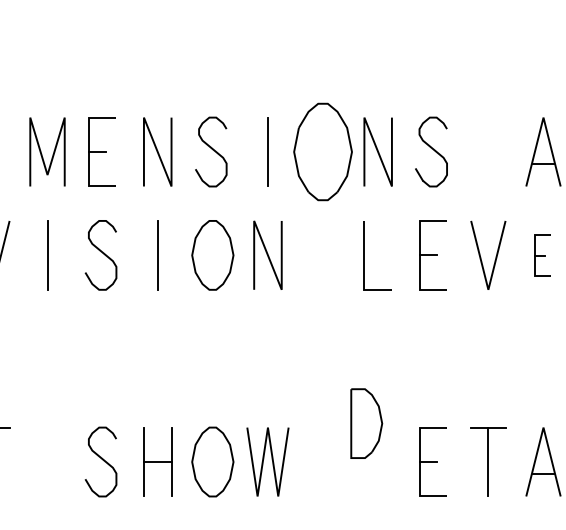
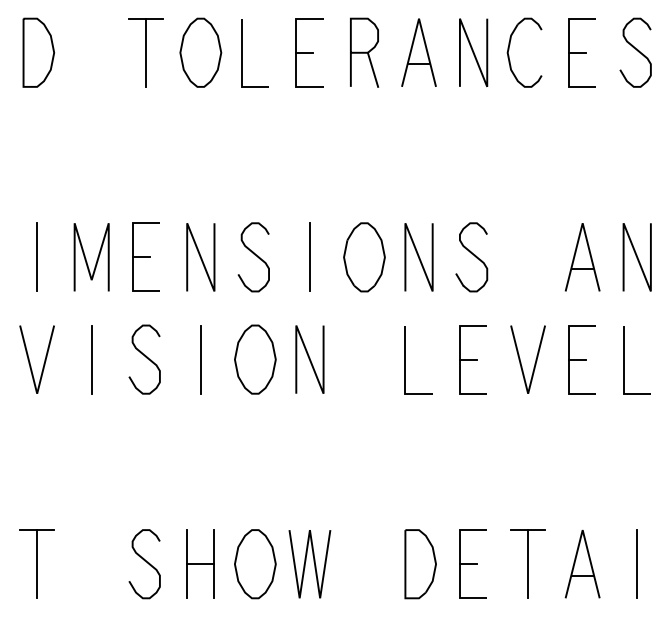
part: (323, 152) -> (364, 257), size x0.71
part: (542, 255) -> (581, 359), size x1.67
part: (366, 423) -> (420, 564), moved

